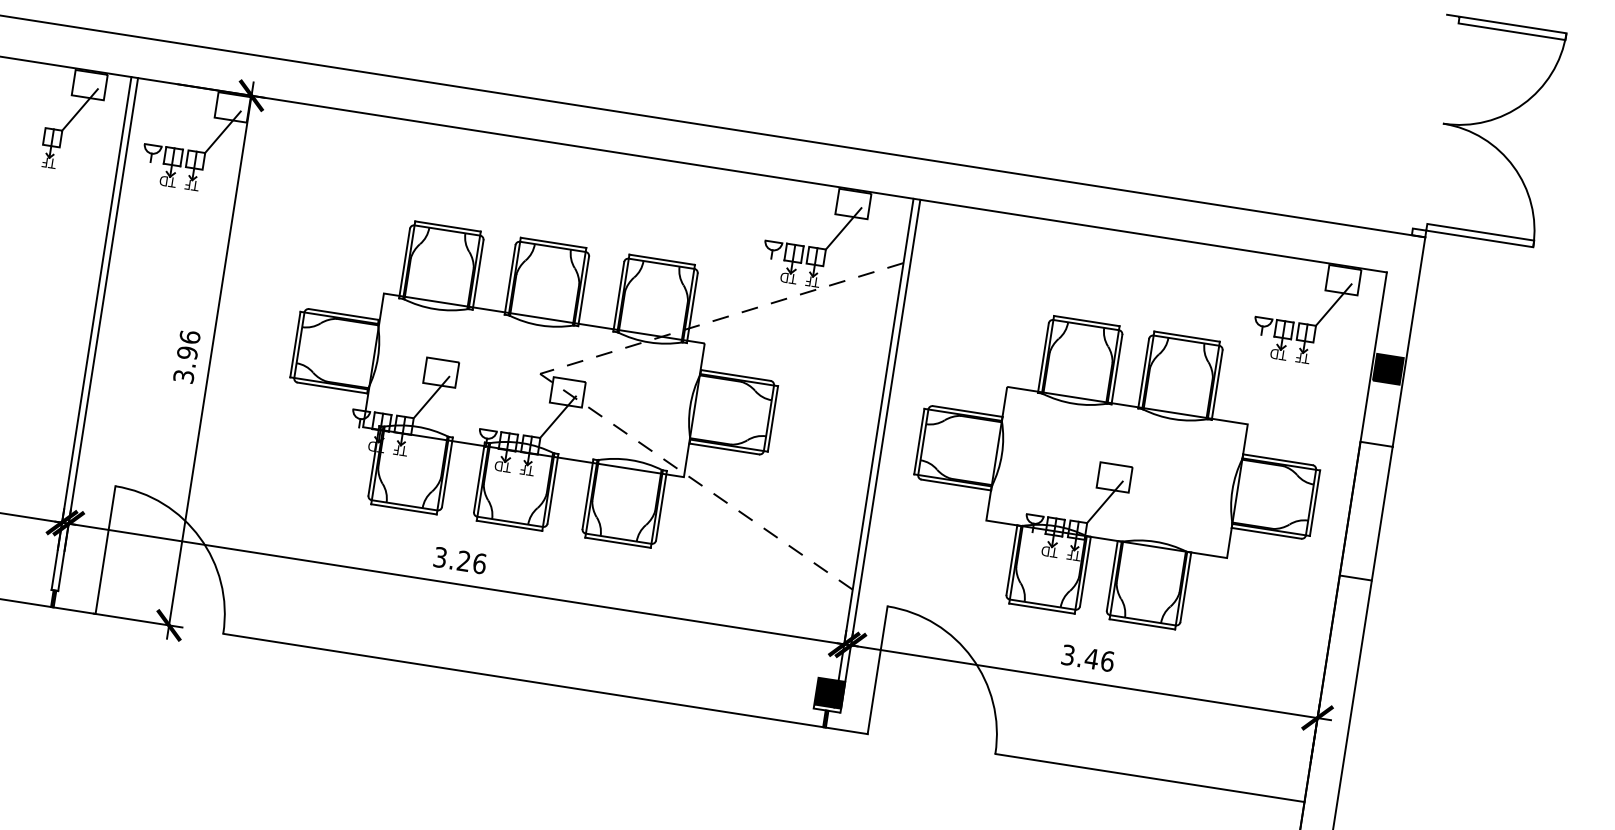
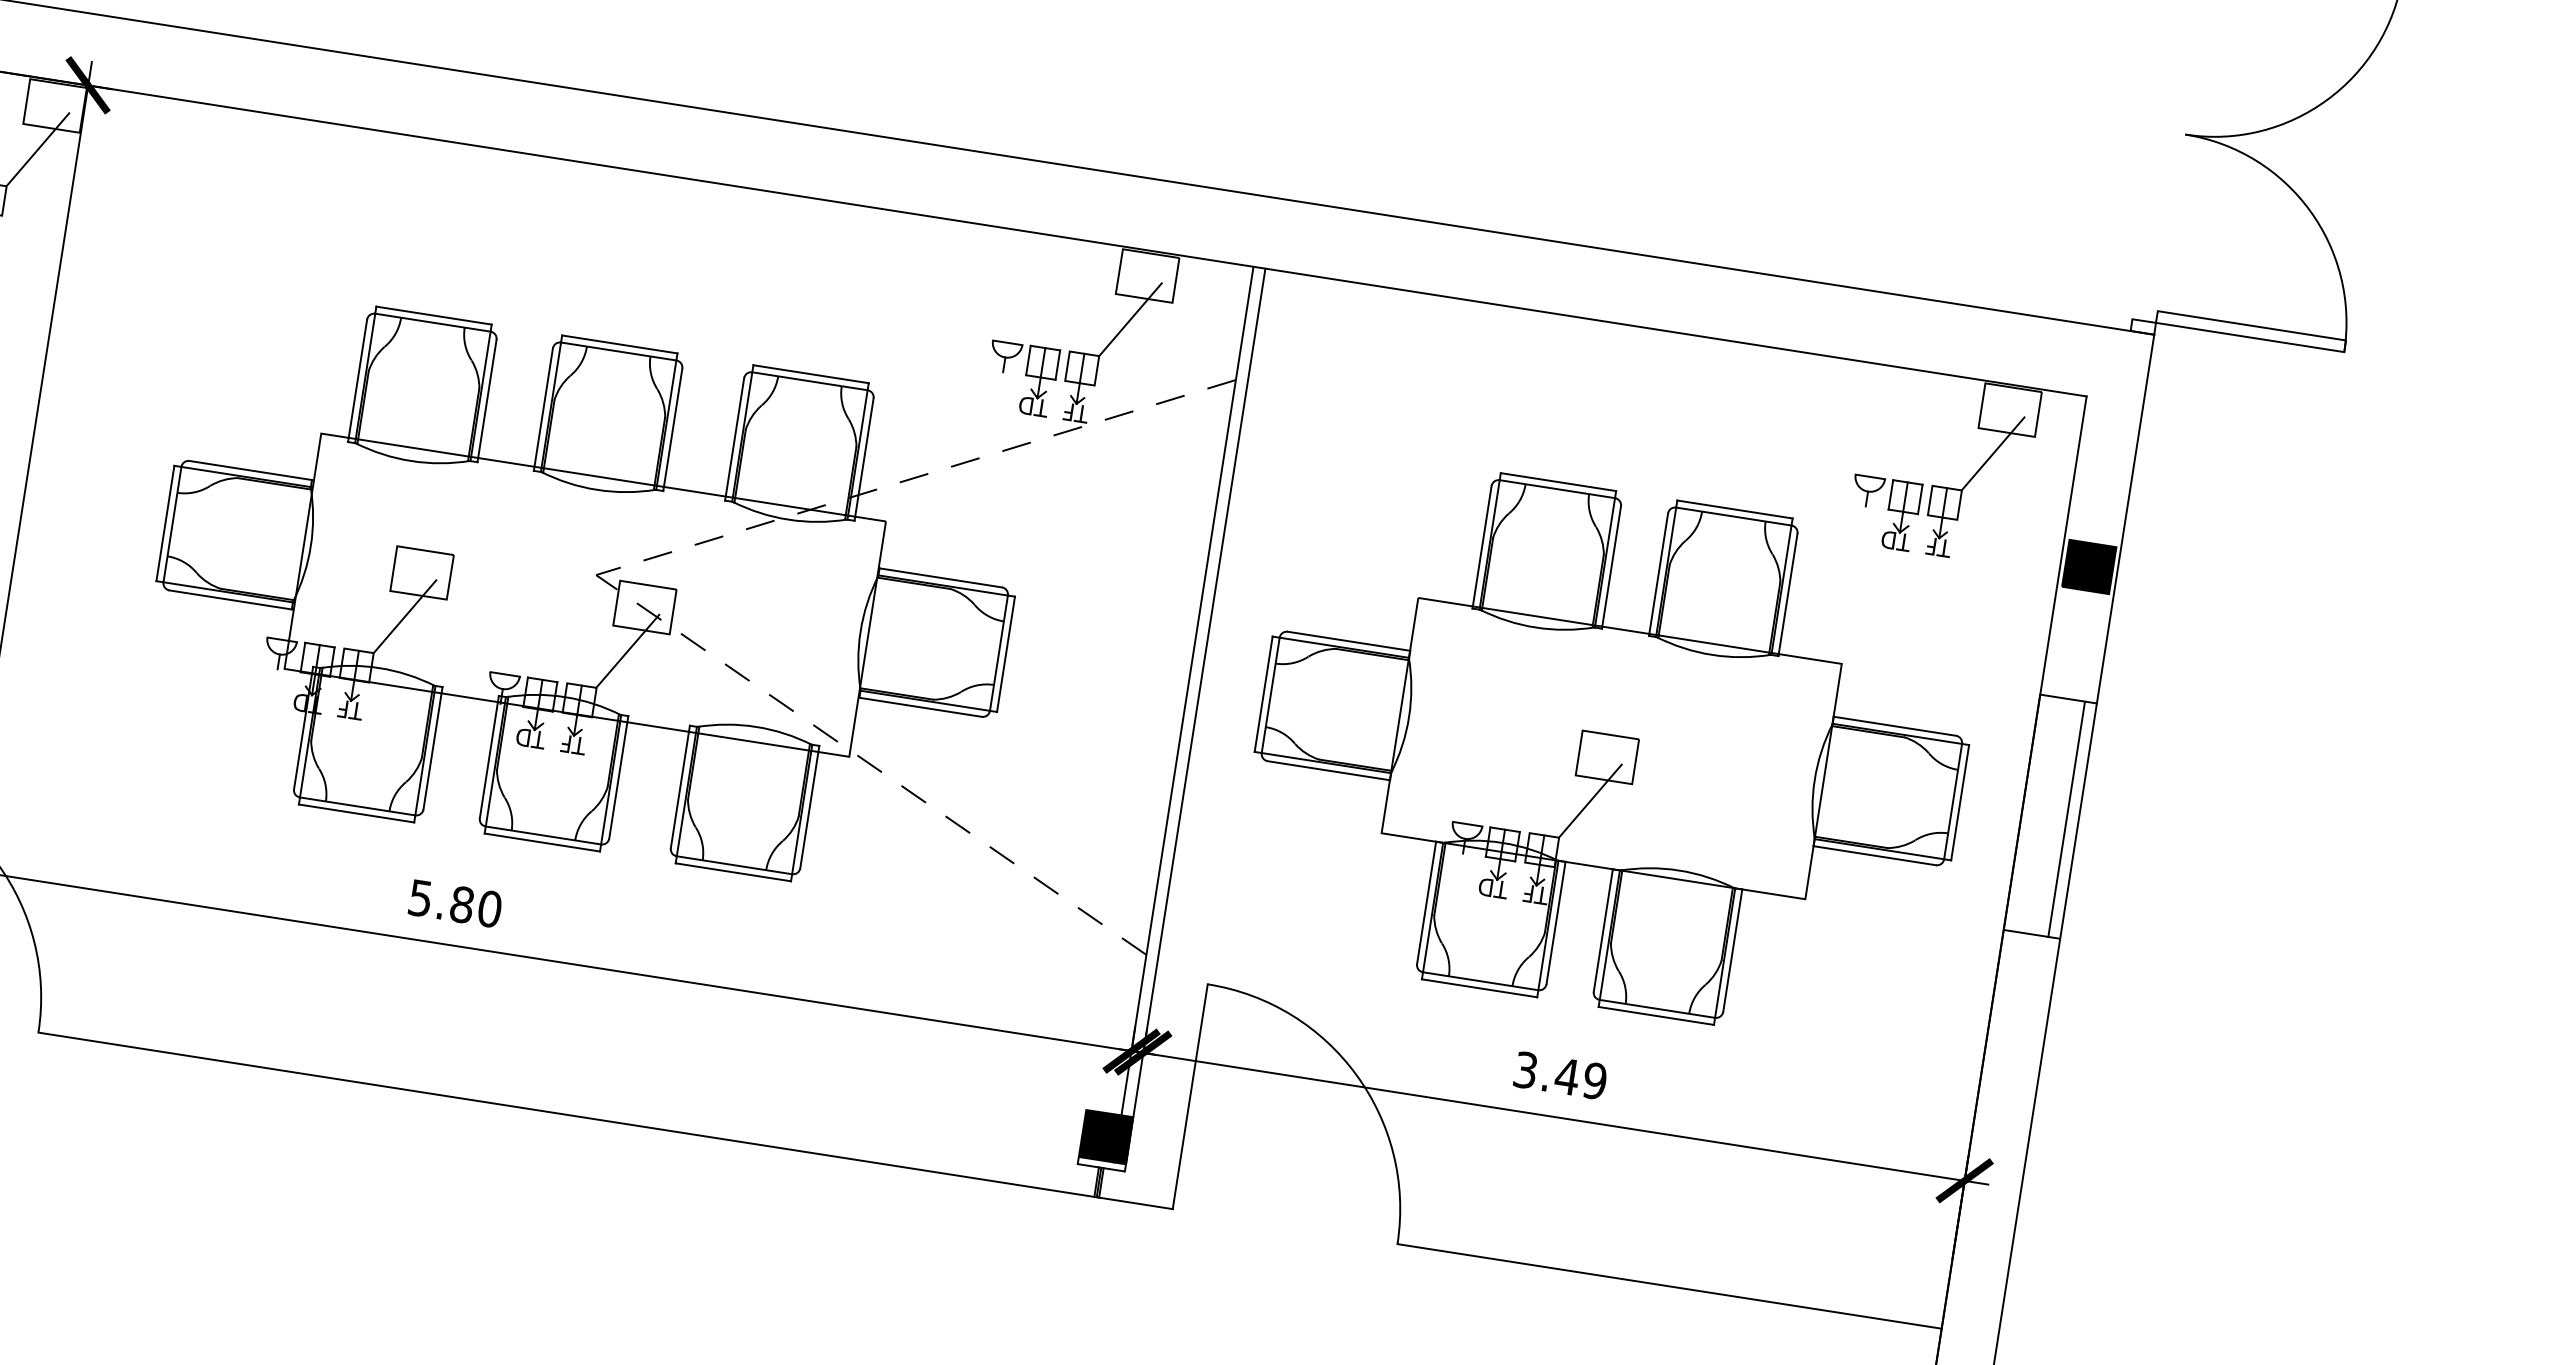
line: (1375, 512) -> (2066, 819), added
text: (459, 559) -> (454, 901), 3.26 -> 5.80
text: (1107, 661) -> (1594, 1081), 3.46 -> 3.49

